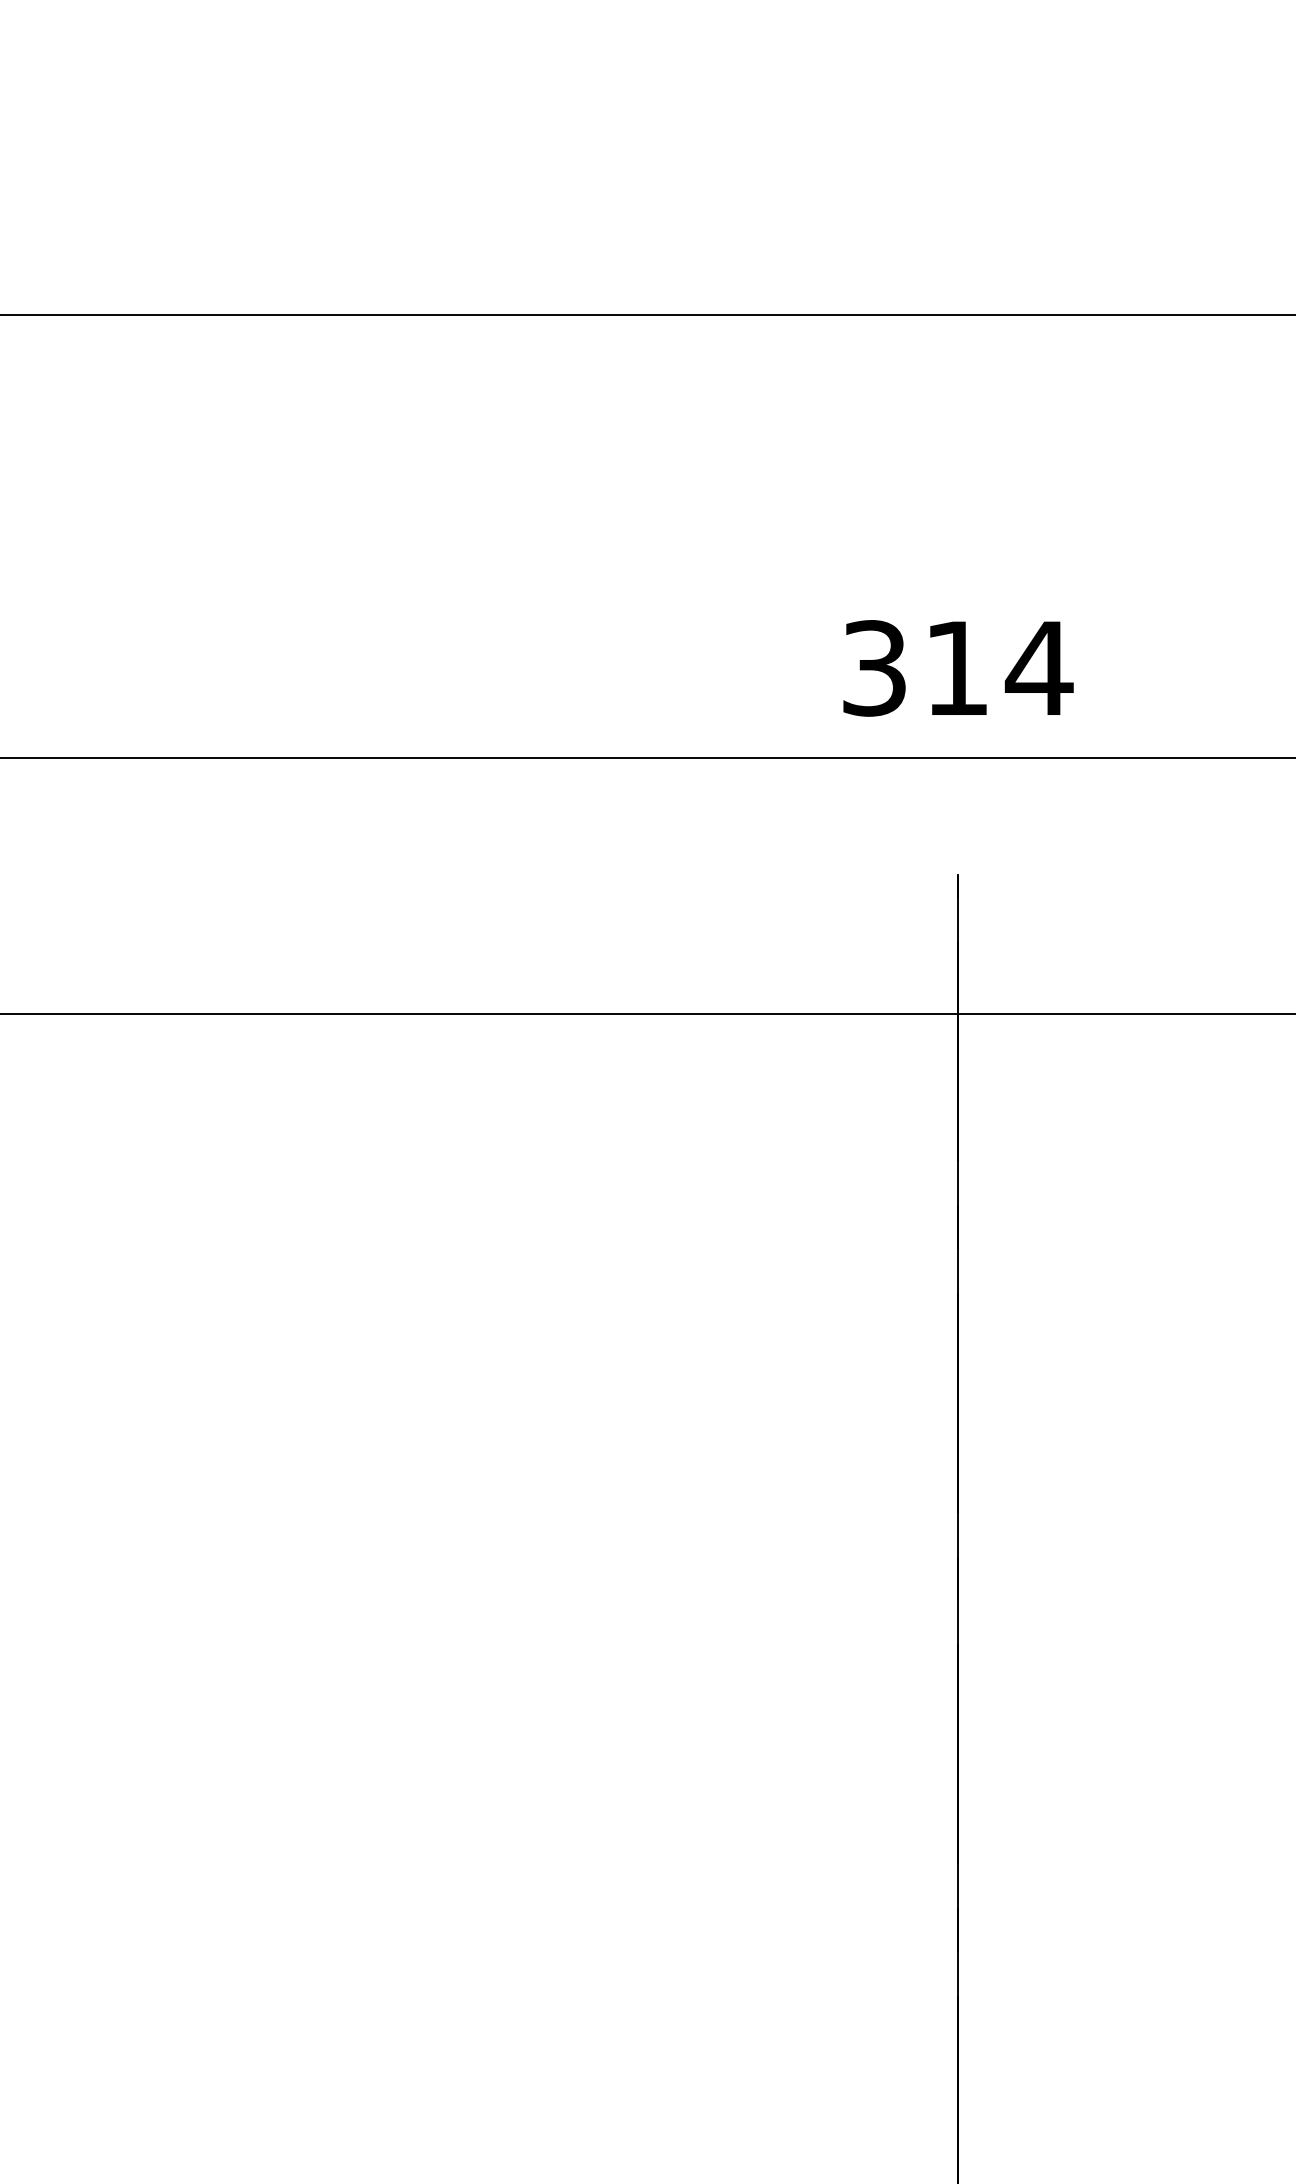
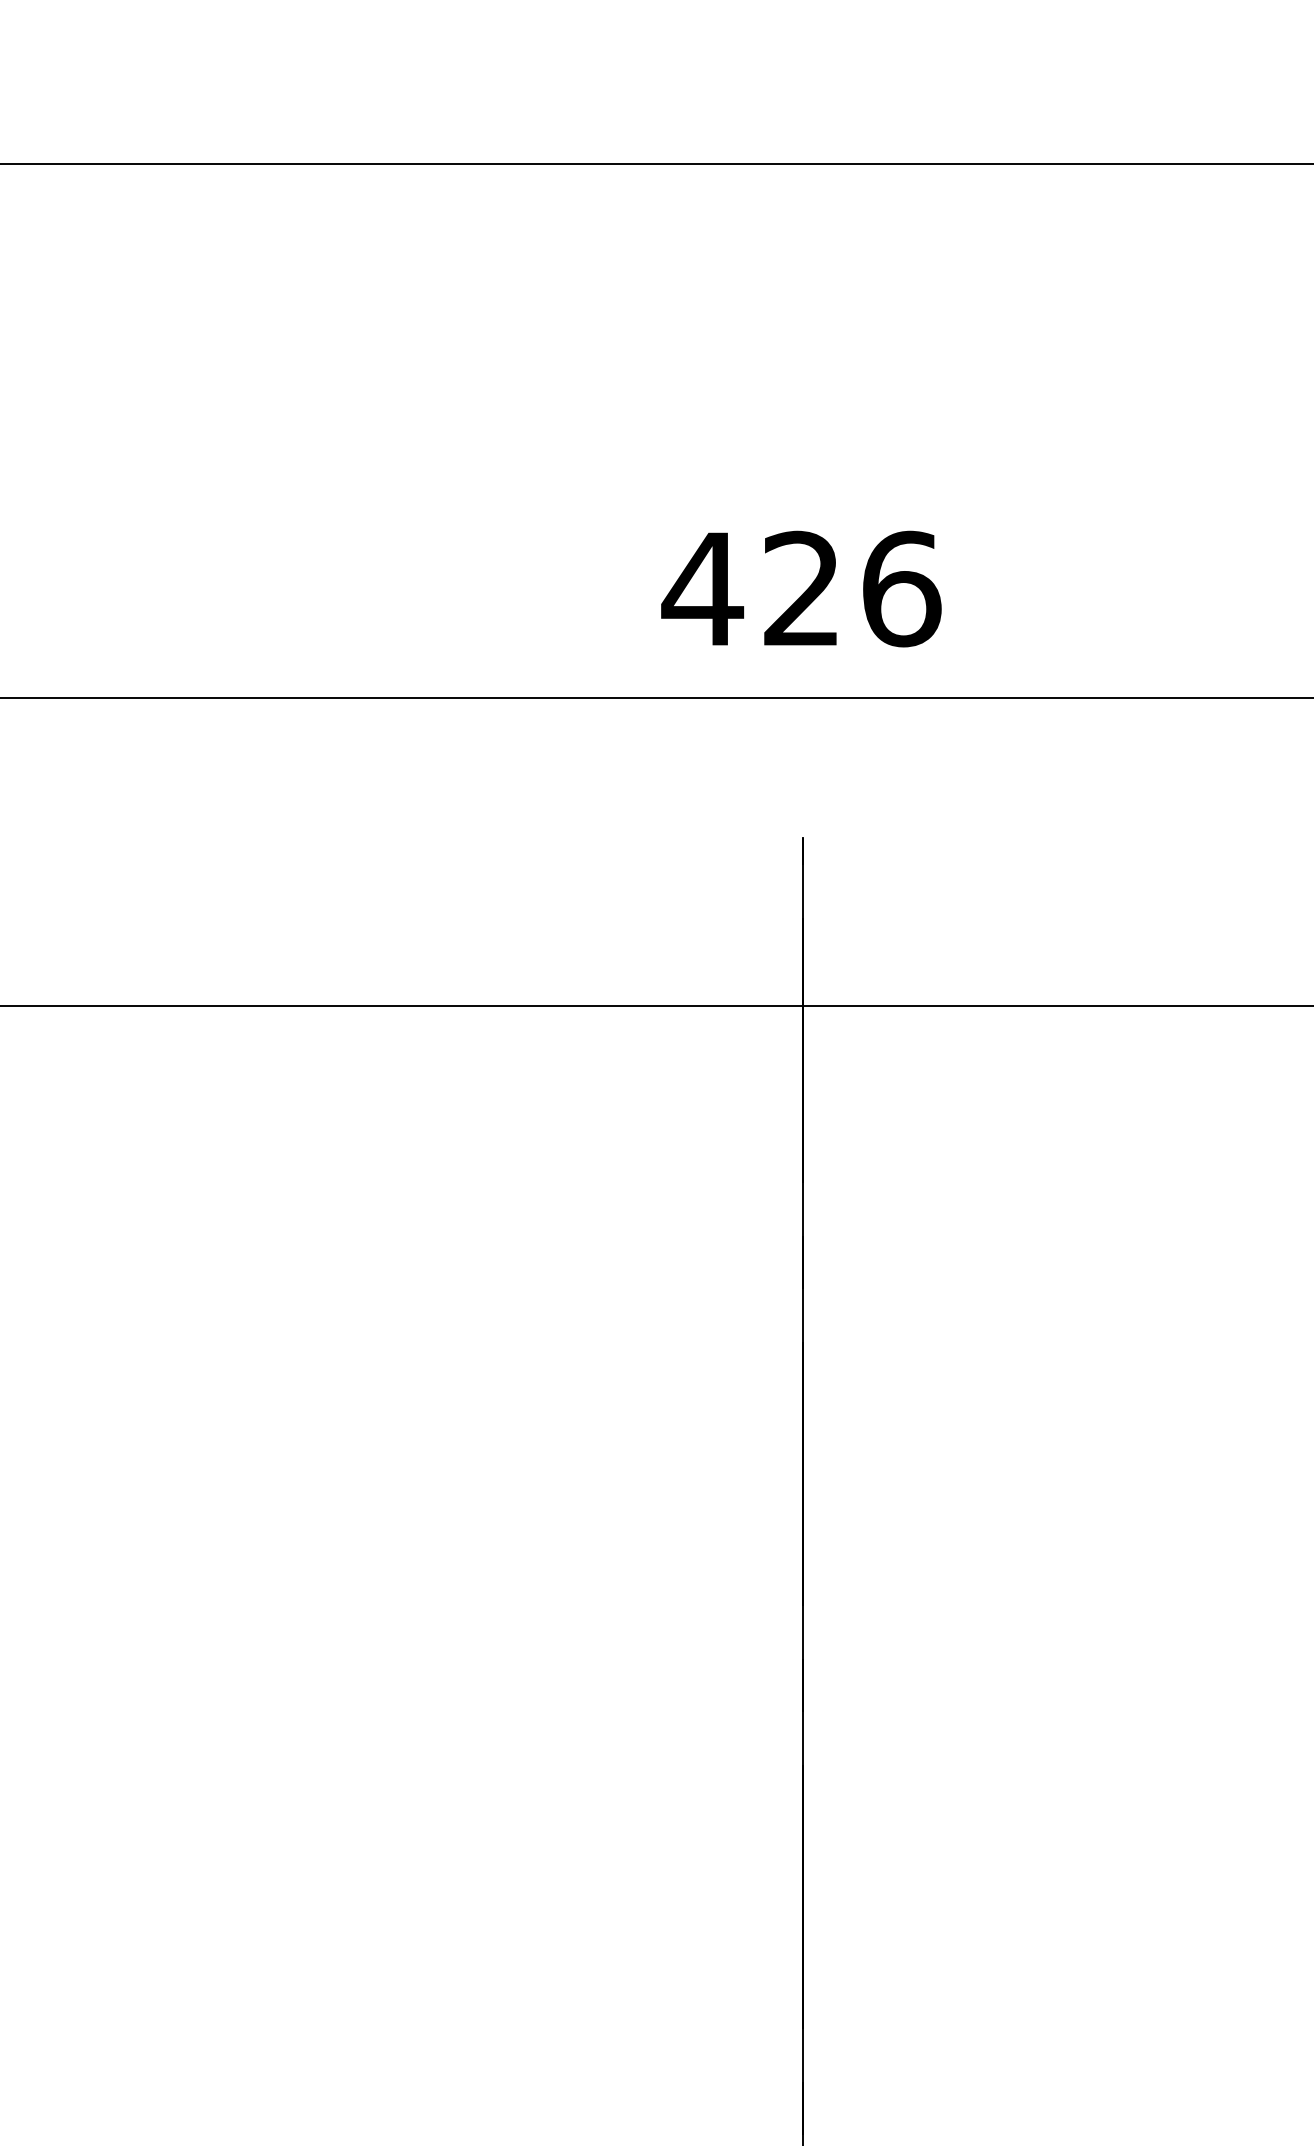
text: (956, 668) -> (801, 589), 314 -> 426

